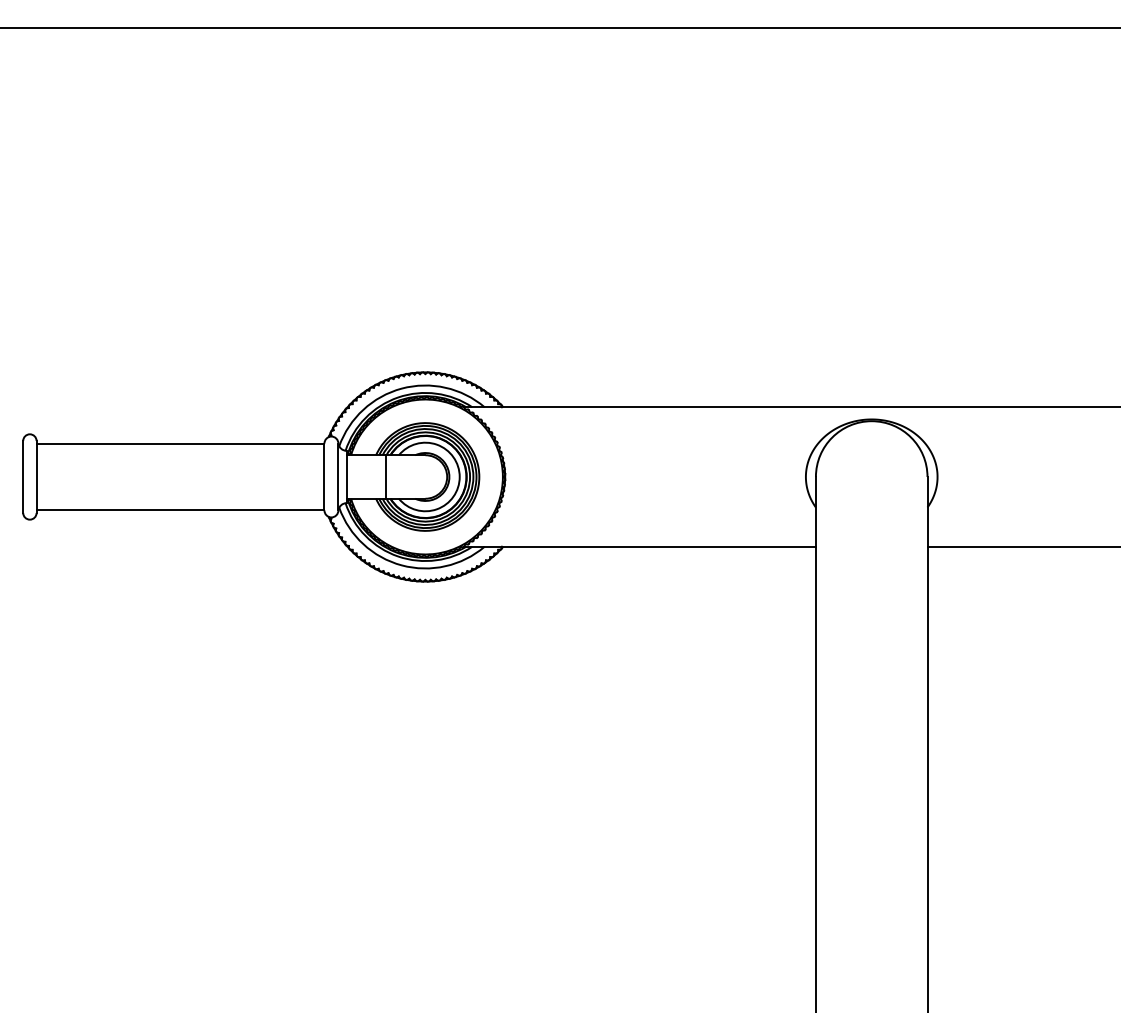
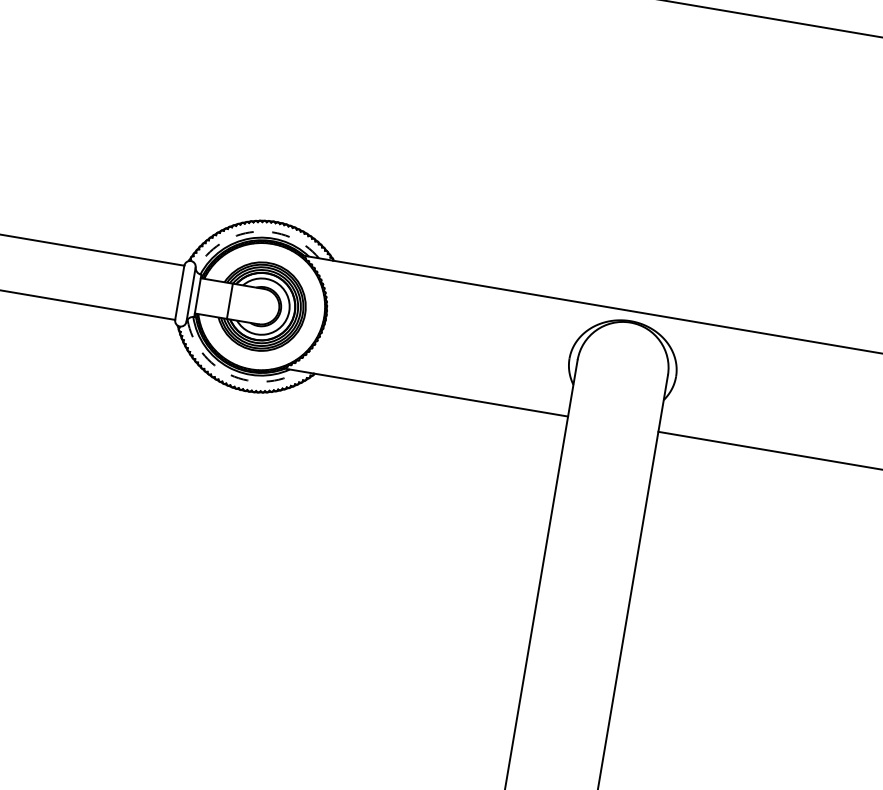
arc: (401, 388) -> (254, 231), solid -> dashed
arc: (401, 565) -> (230, 375), solid -> dashed

